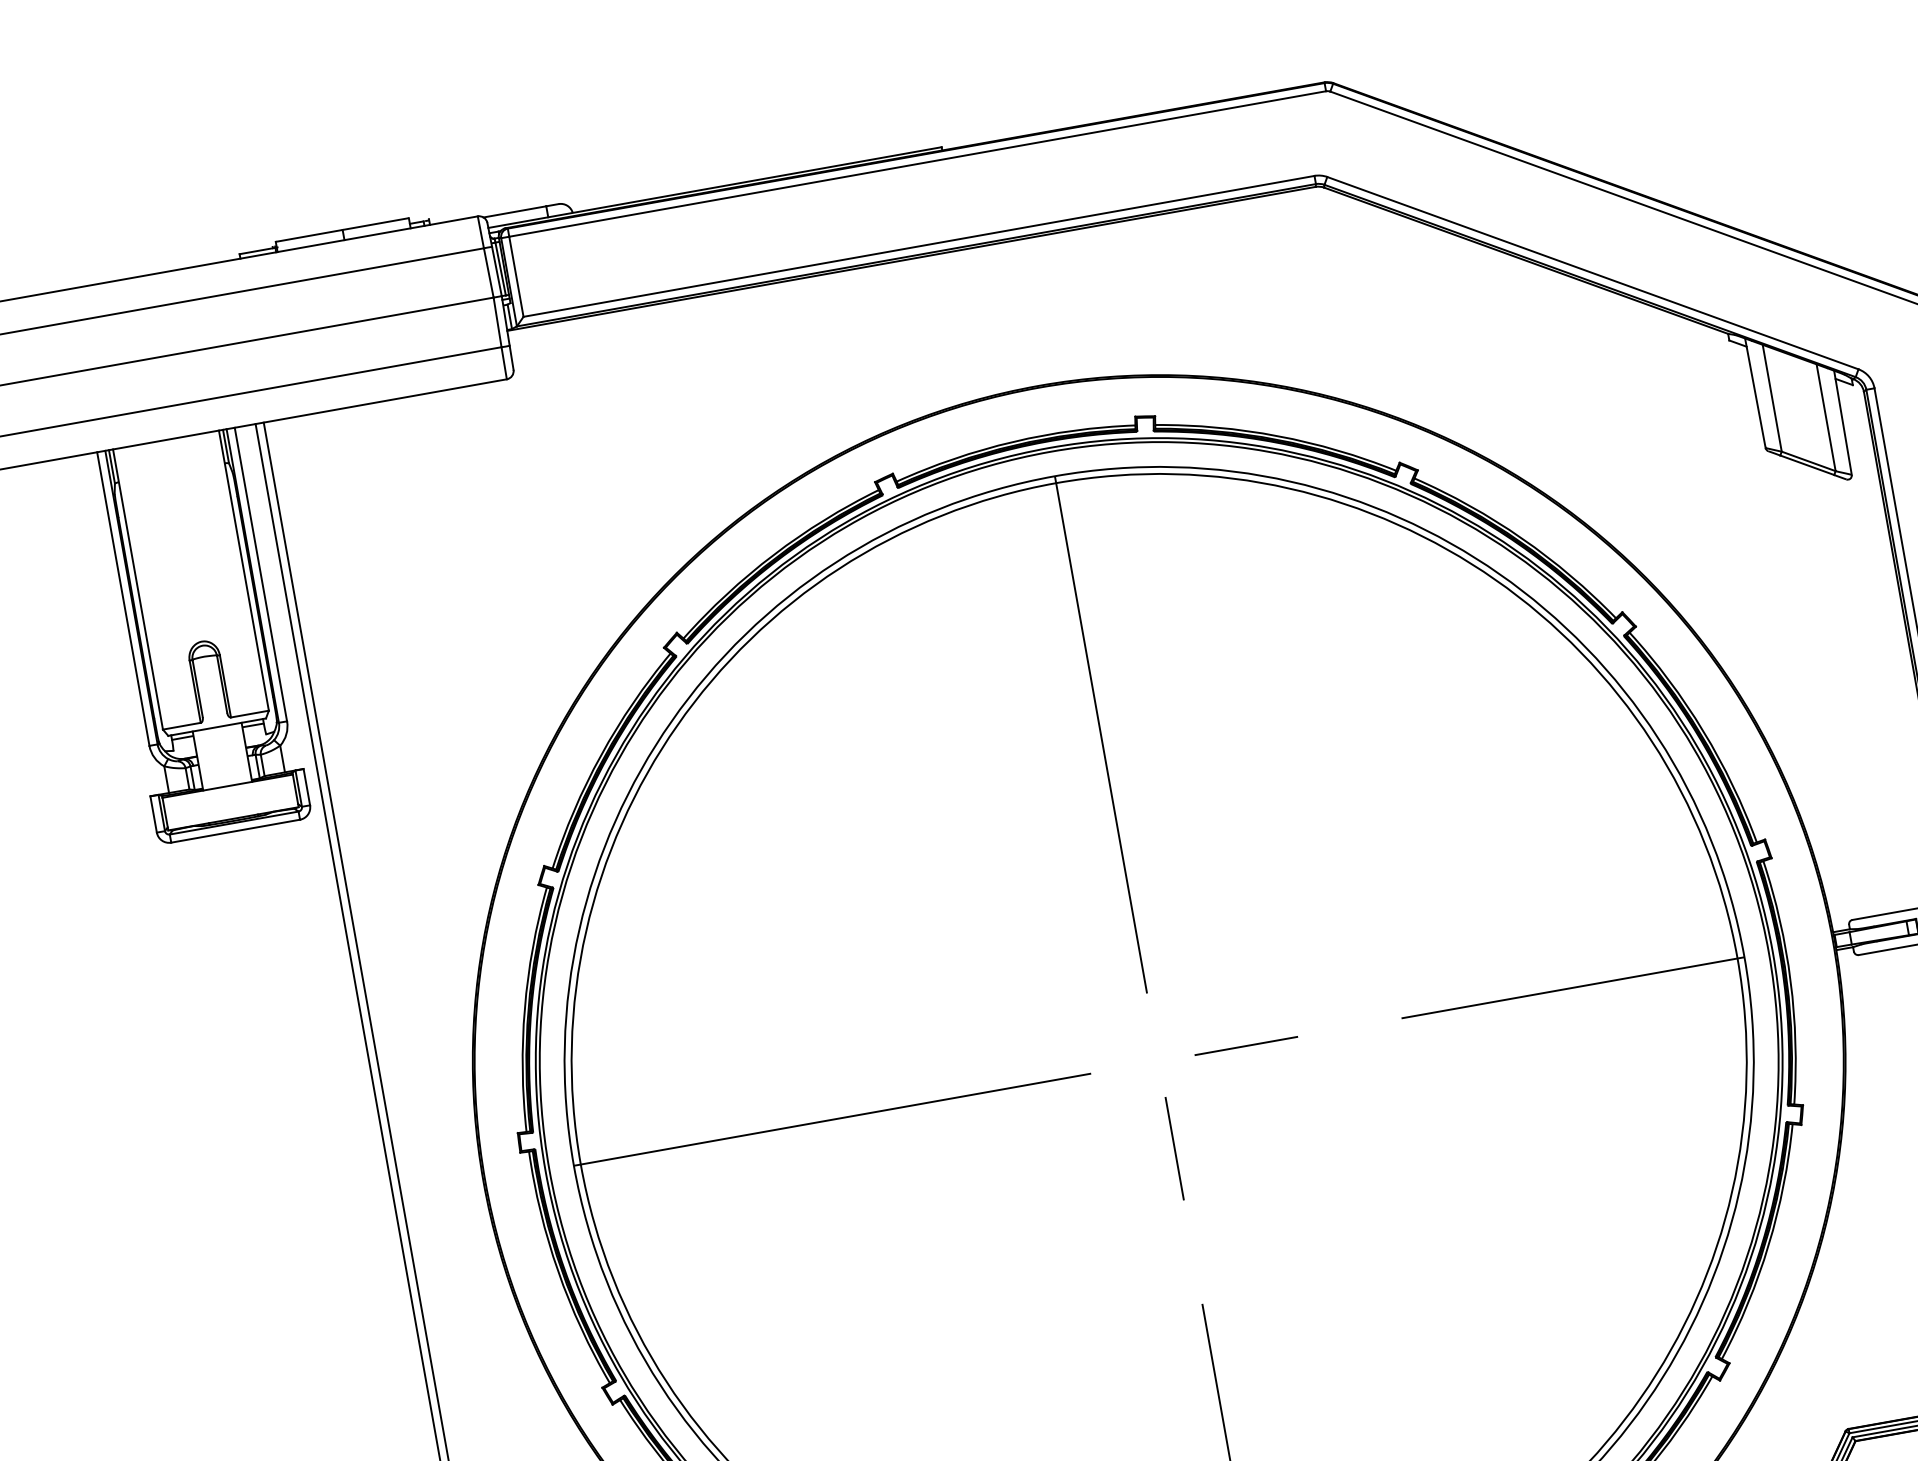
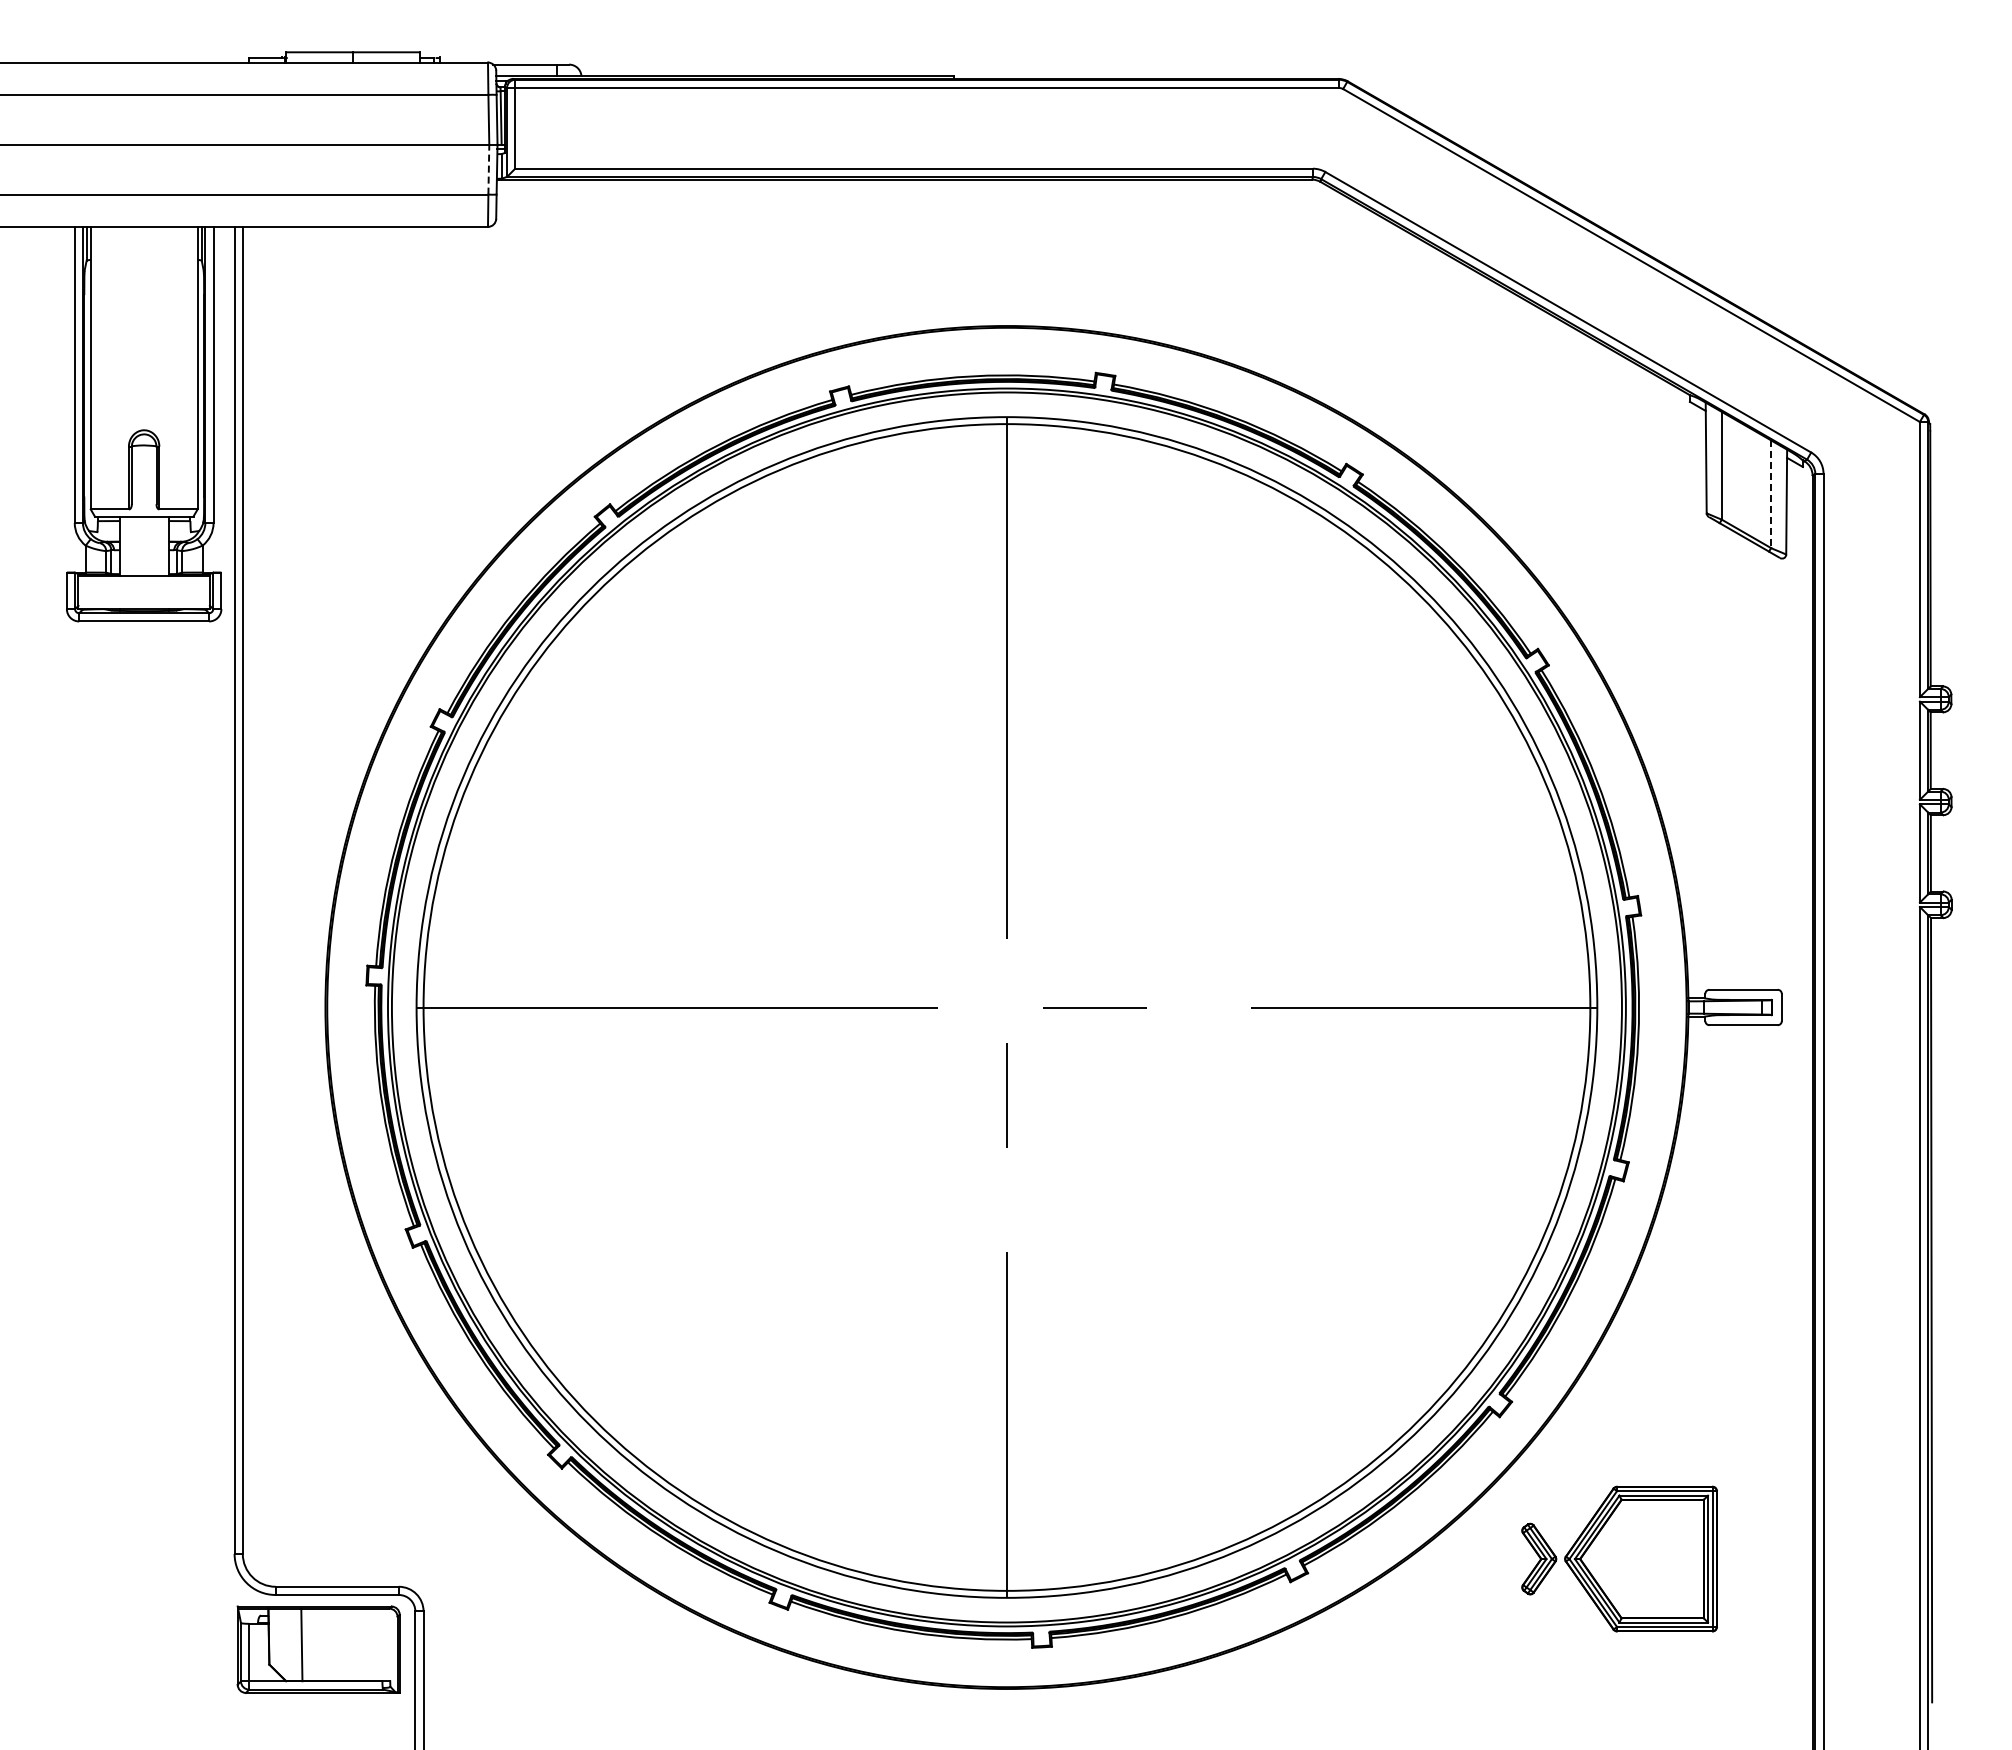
line: (497, 322) -> (488, 169), solid -> dashed
line: (1826, 417) -> (1771, 494), solid -> dashed

